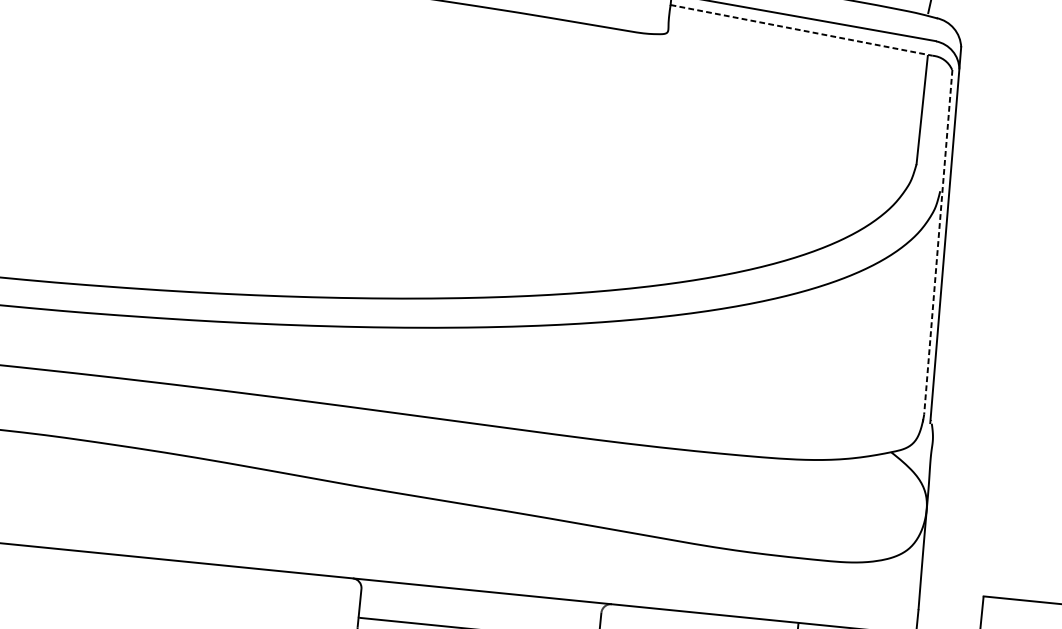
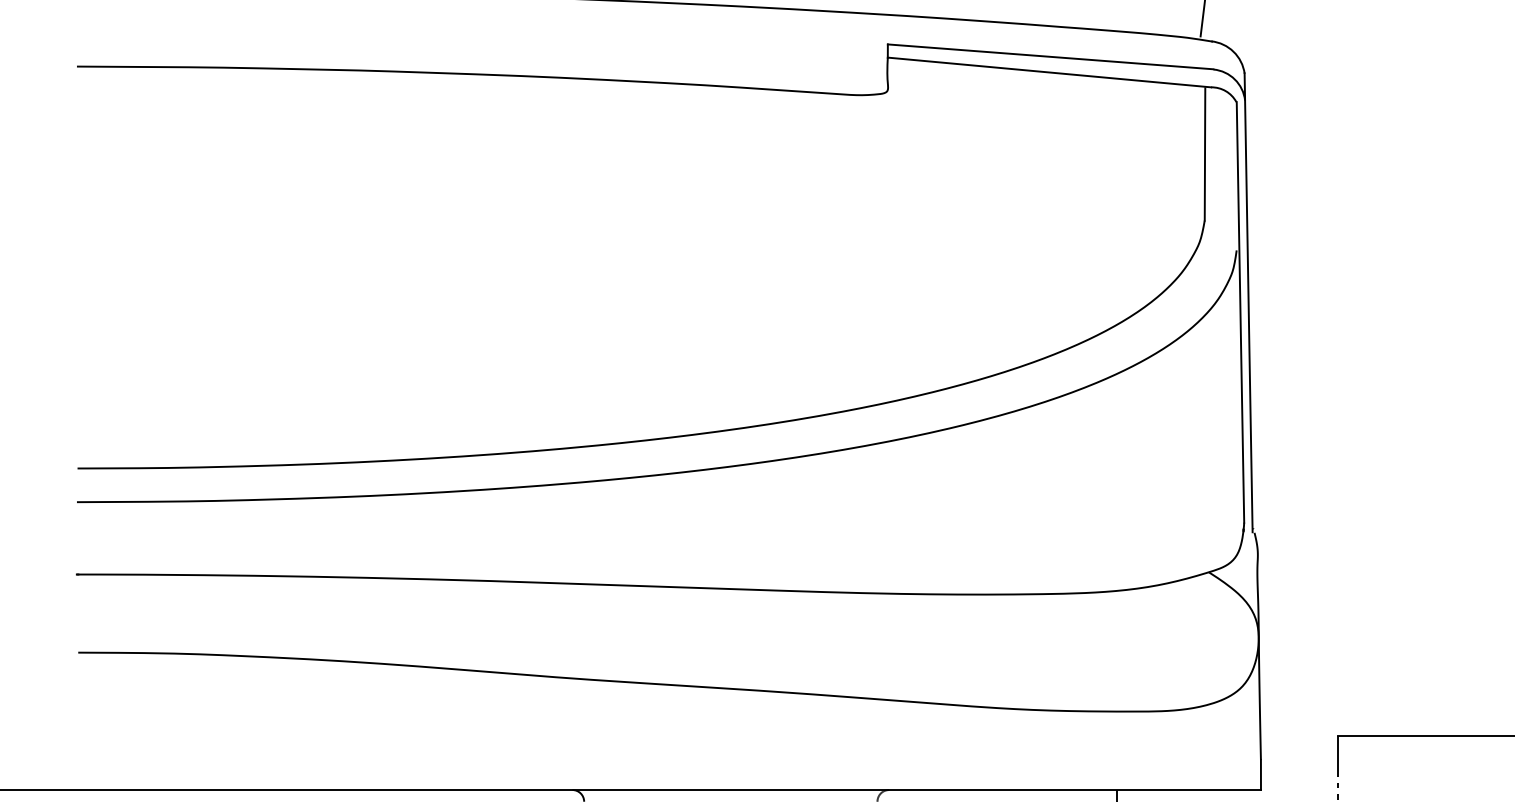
line: (801, 30) -> (1049, 72), dashed -> solid
line: (938, 242) -> (1240, 312), dashed -> solid

